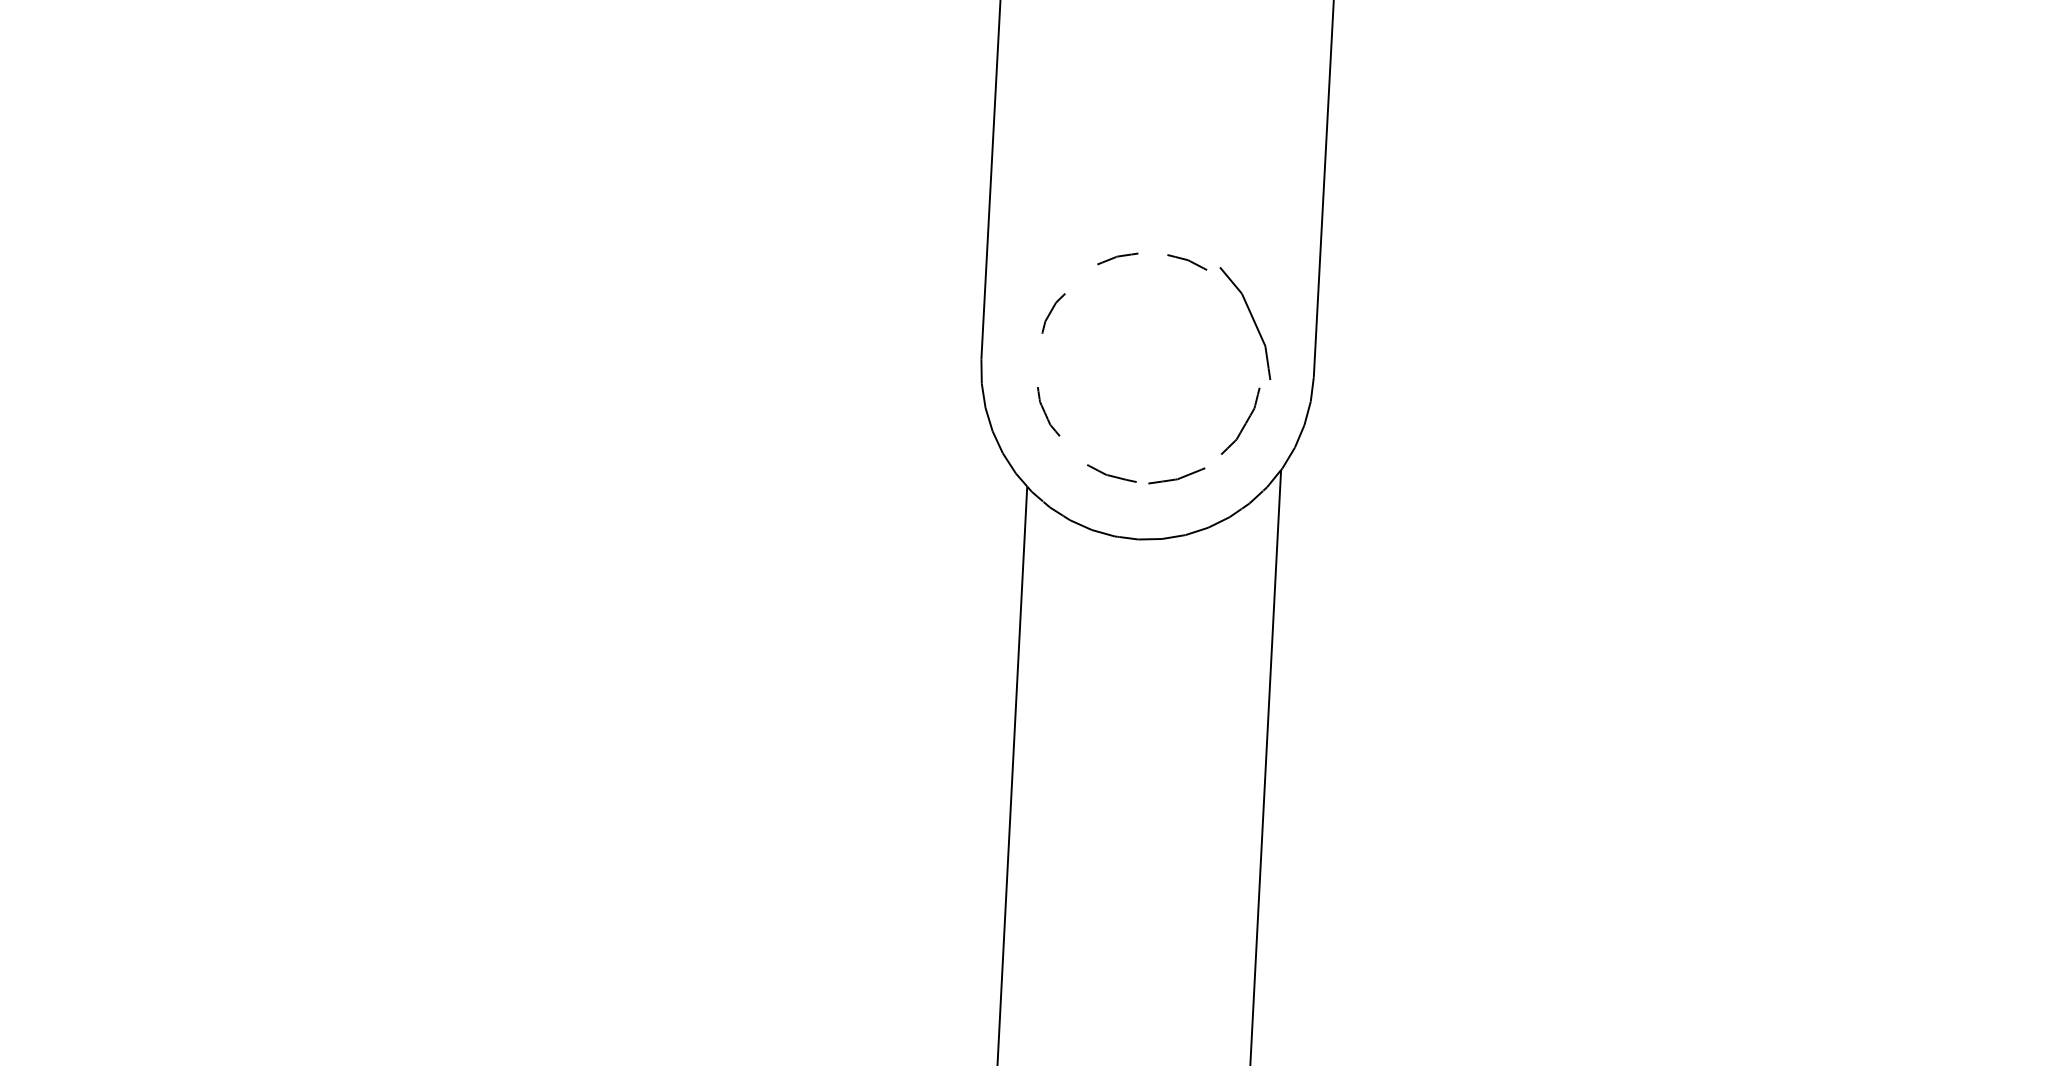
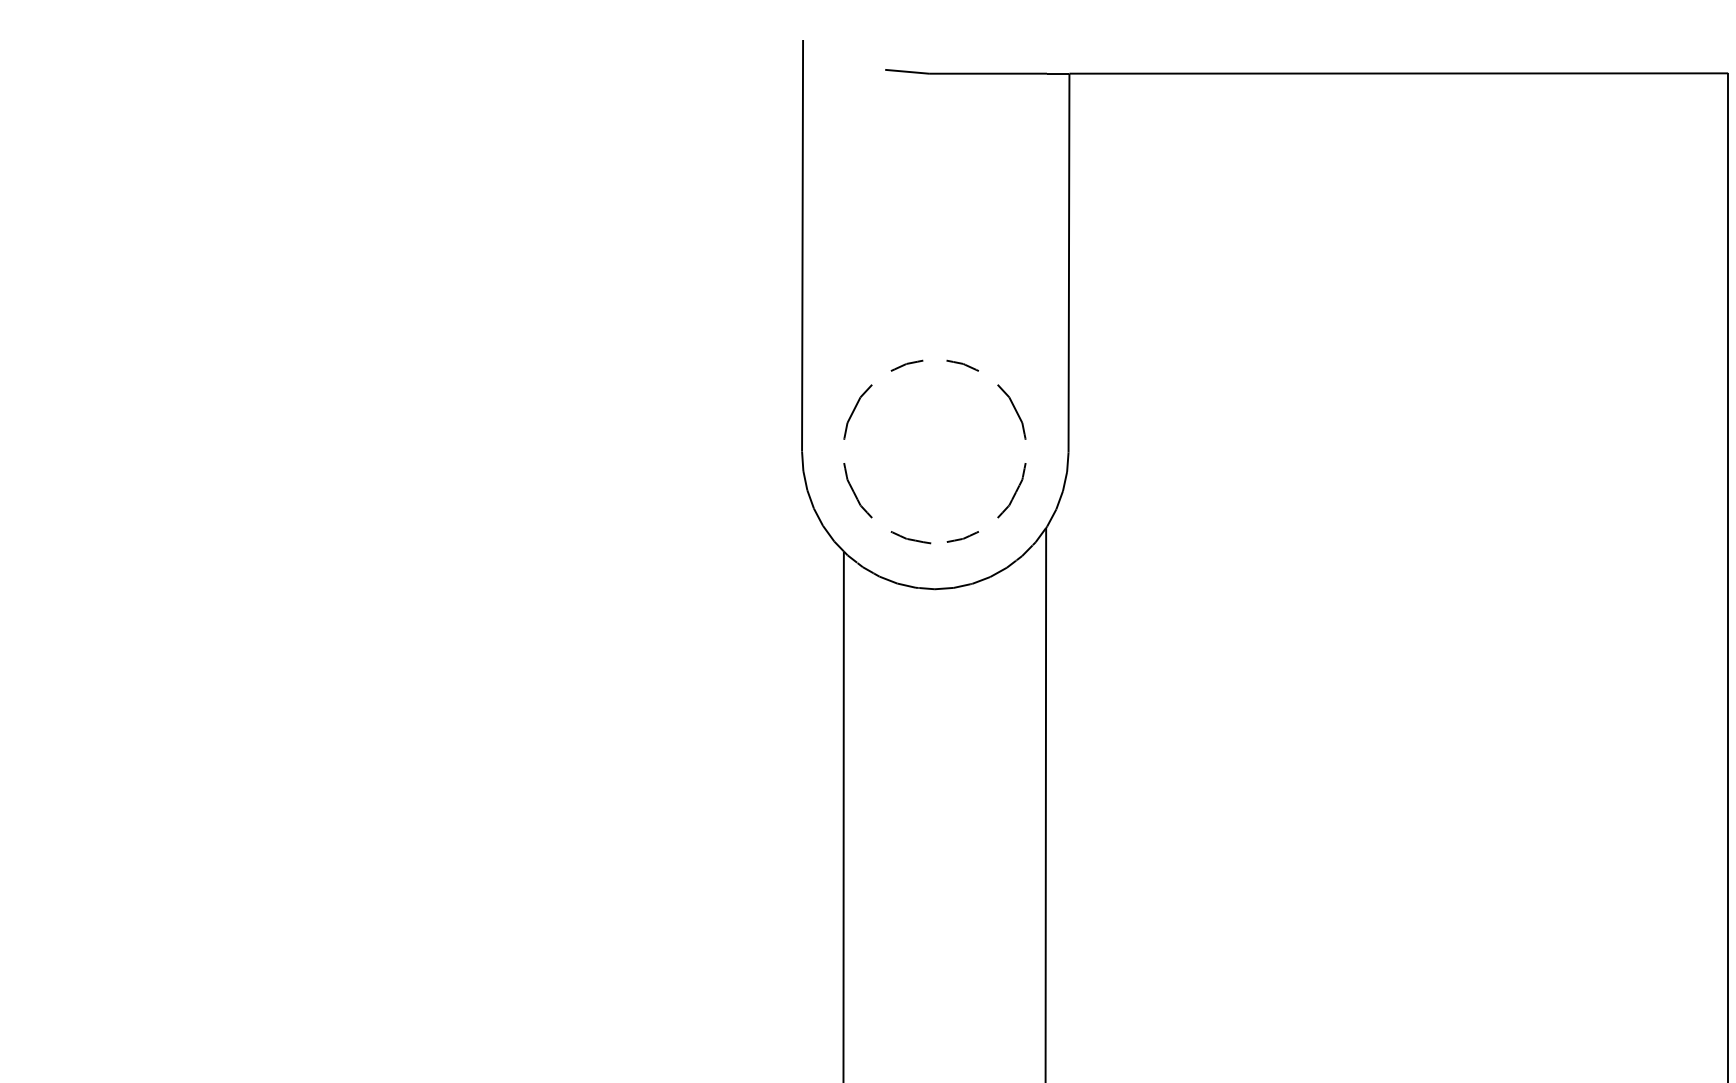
part: (1053, 312) -> (857, 411), size x1.67
part: (1245, 322) -> (1011, 411), size x0.62
part: (1048, 411) -> (857, 490), size x1.43
part: (1176, 475) -> (962, 536), size x0.71

